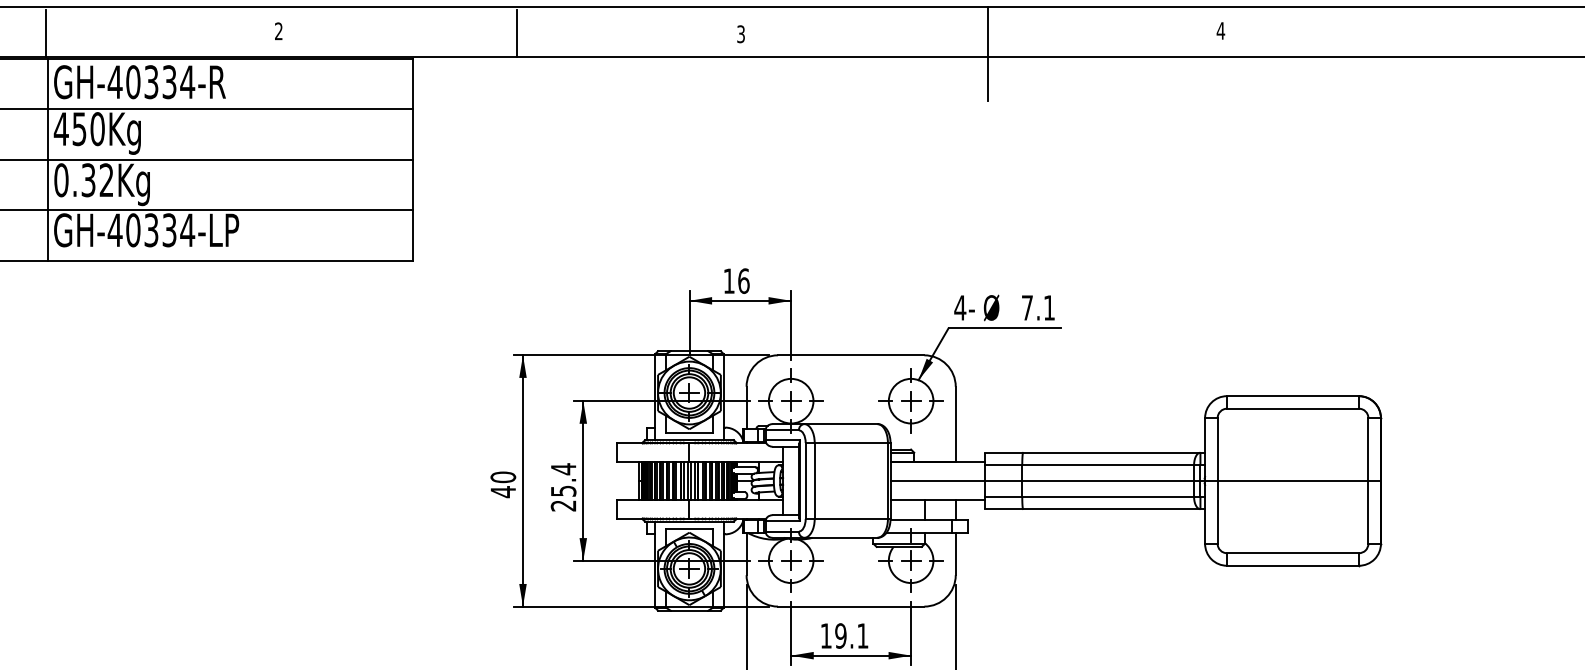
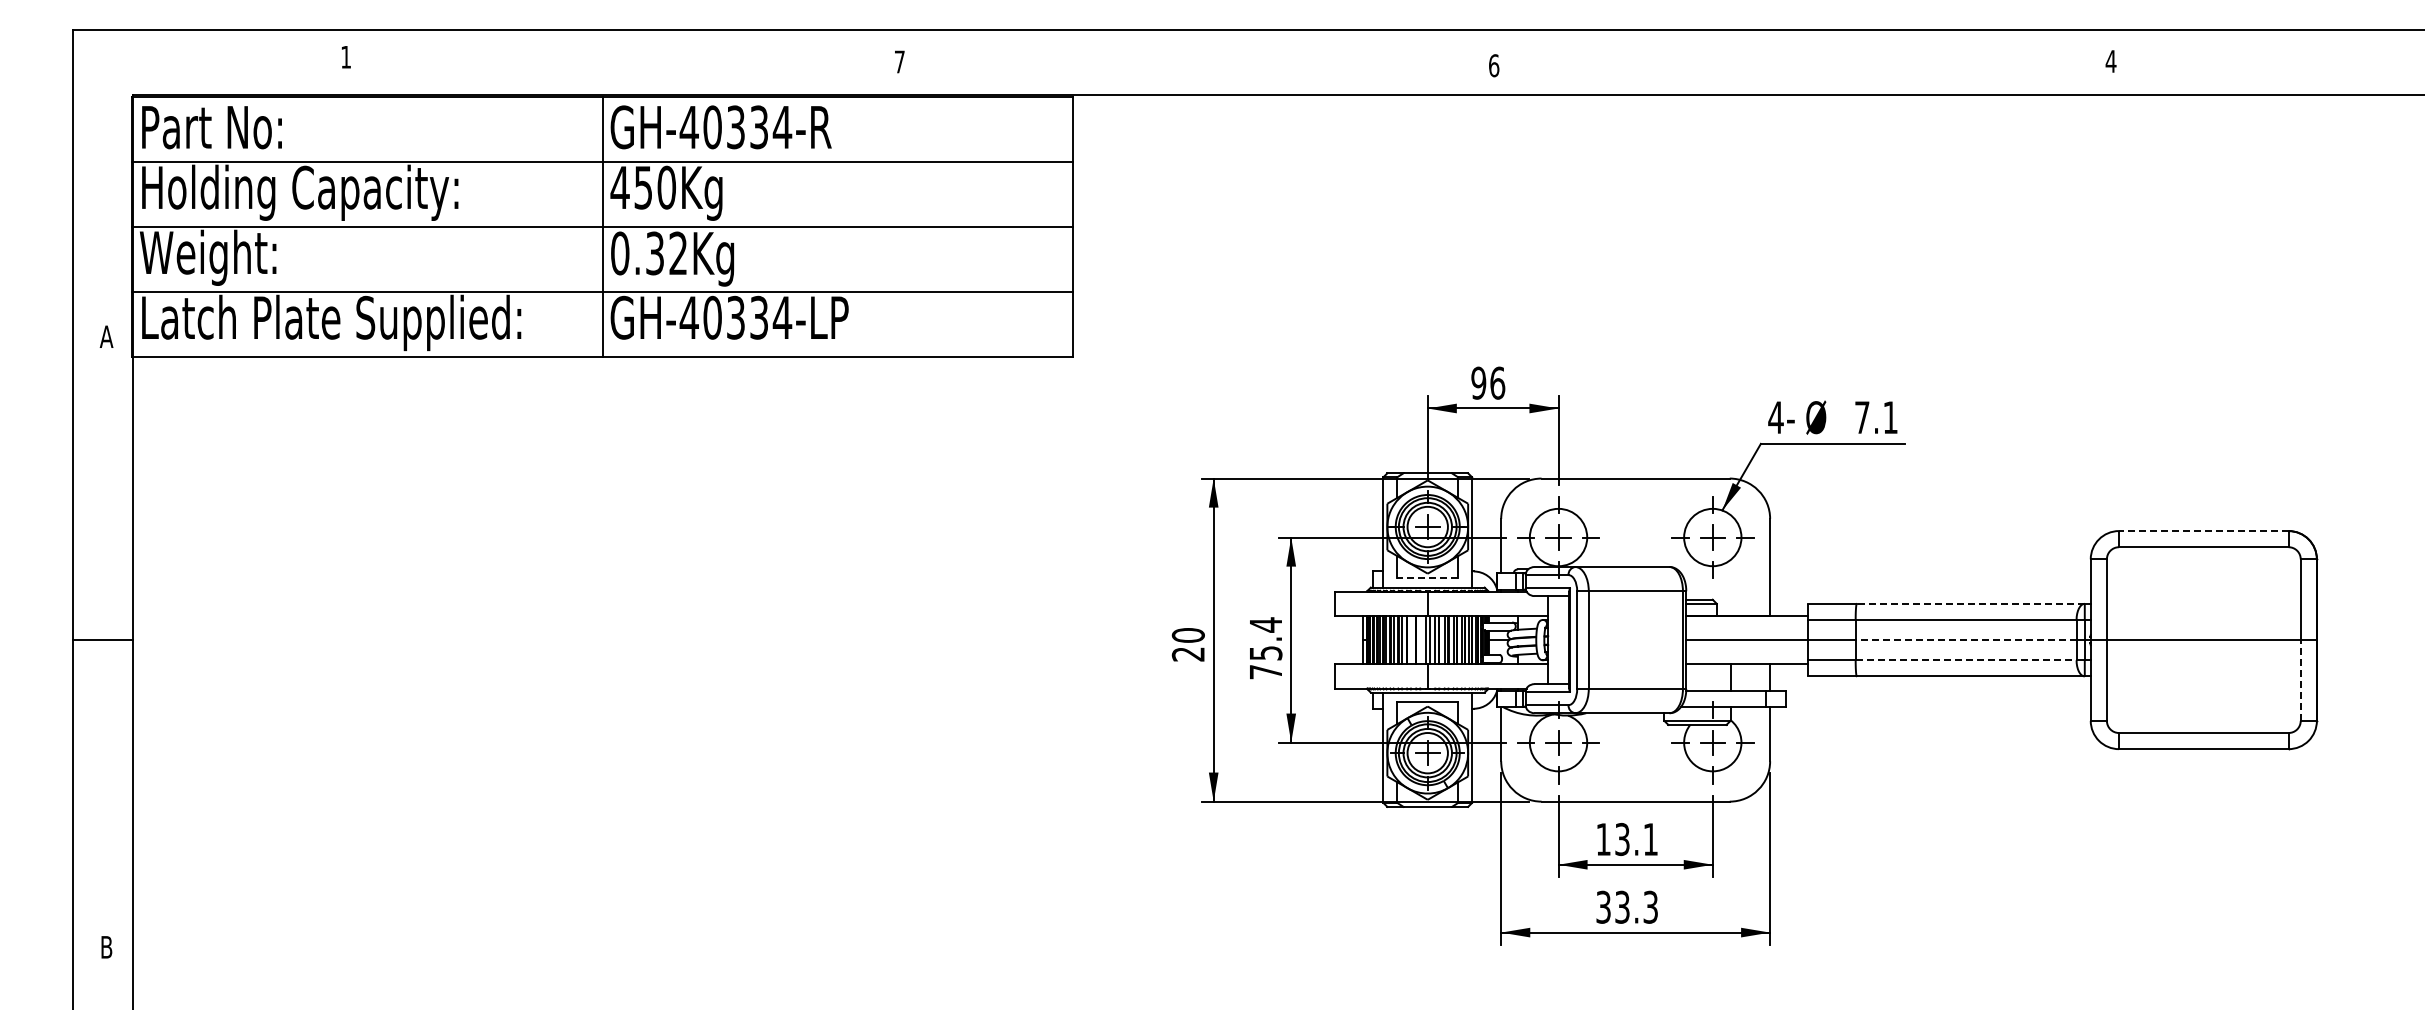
text: (278, 30) -> (899, 61), 2 -> 7
line: (45, 33) -> (599, 64), removed
line: (516, 33) -> (1205, 64), removed
text: (741, 34) -> (1494, 65), 3 -> 6
line: (987, 53) -> (1811, 90), removed
text: (728, 280) -> (1478, 382), 16 -> 96
line: (1292, 396) -> (2203, 531), solid -> dashed
line: (689, 433) -> (1427, 578), solid -> dashed
line: (1111, 452) -> (1970, 603), solid -> dashed
line: (676, 480) -> (1410, 639), removed
line: (683, 480) -> (1420, 639), removed
line: (1107, 481) -> (1965, 640), solid -> dashed
text: (502, 492) -> (1187, 654), 40 -> 20
line: (1108, 496) -> (1966, 660), solid -> dashed
text: (563, 506) -> (1265, 672), 25.4 -> 75.4
line: (1368, 512) -> (2300, 680), solid -> dashed
text: (840, 636) -> (1622, 839), 19.1 -> 13.1

